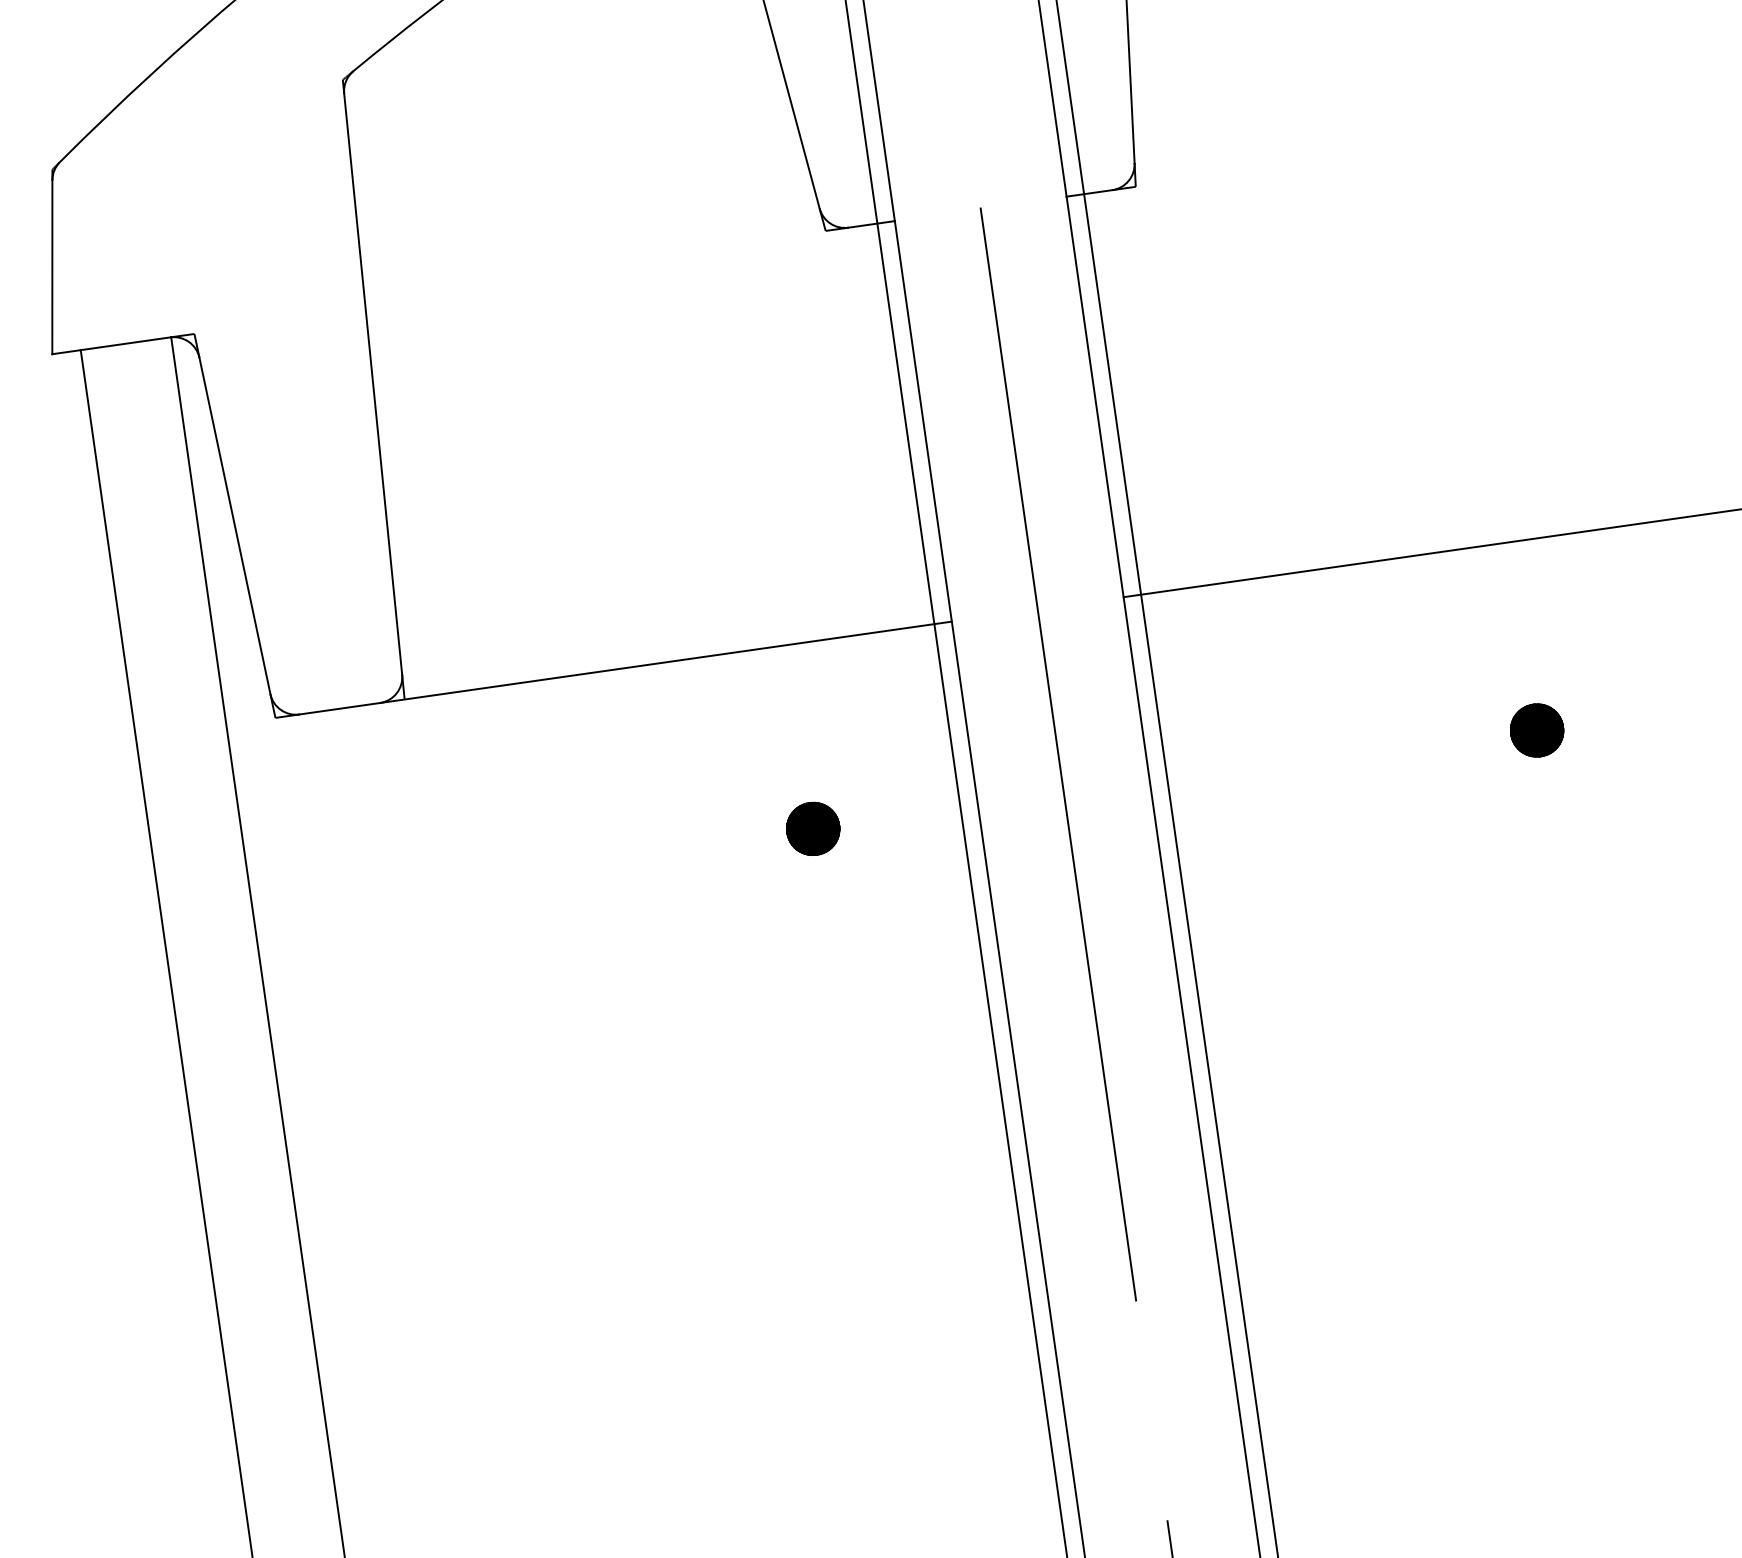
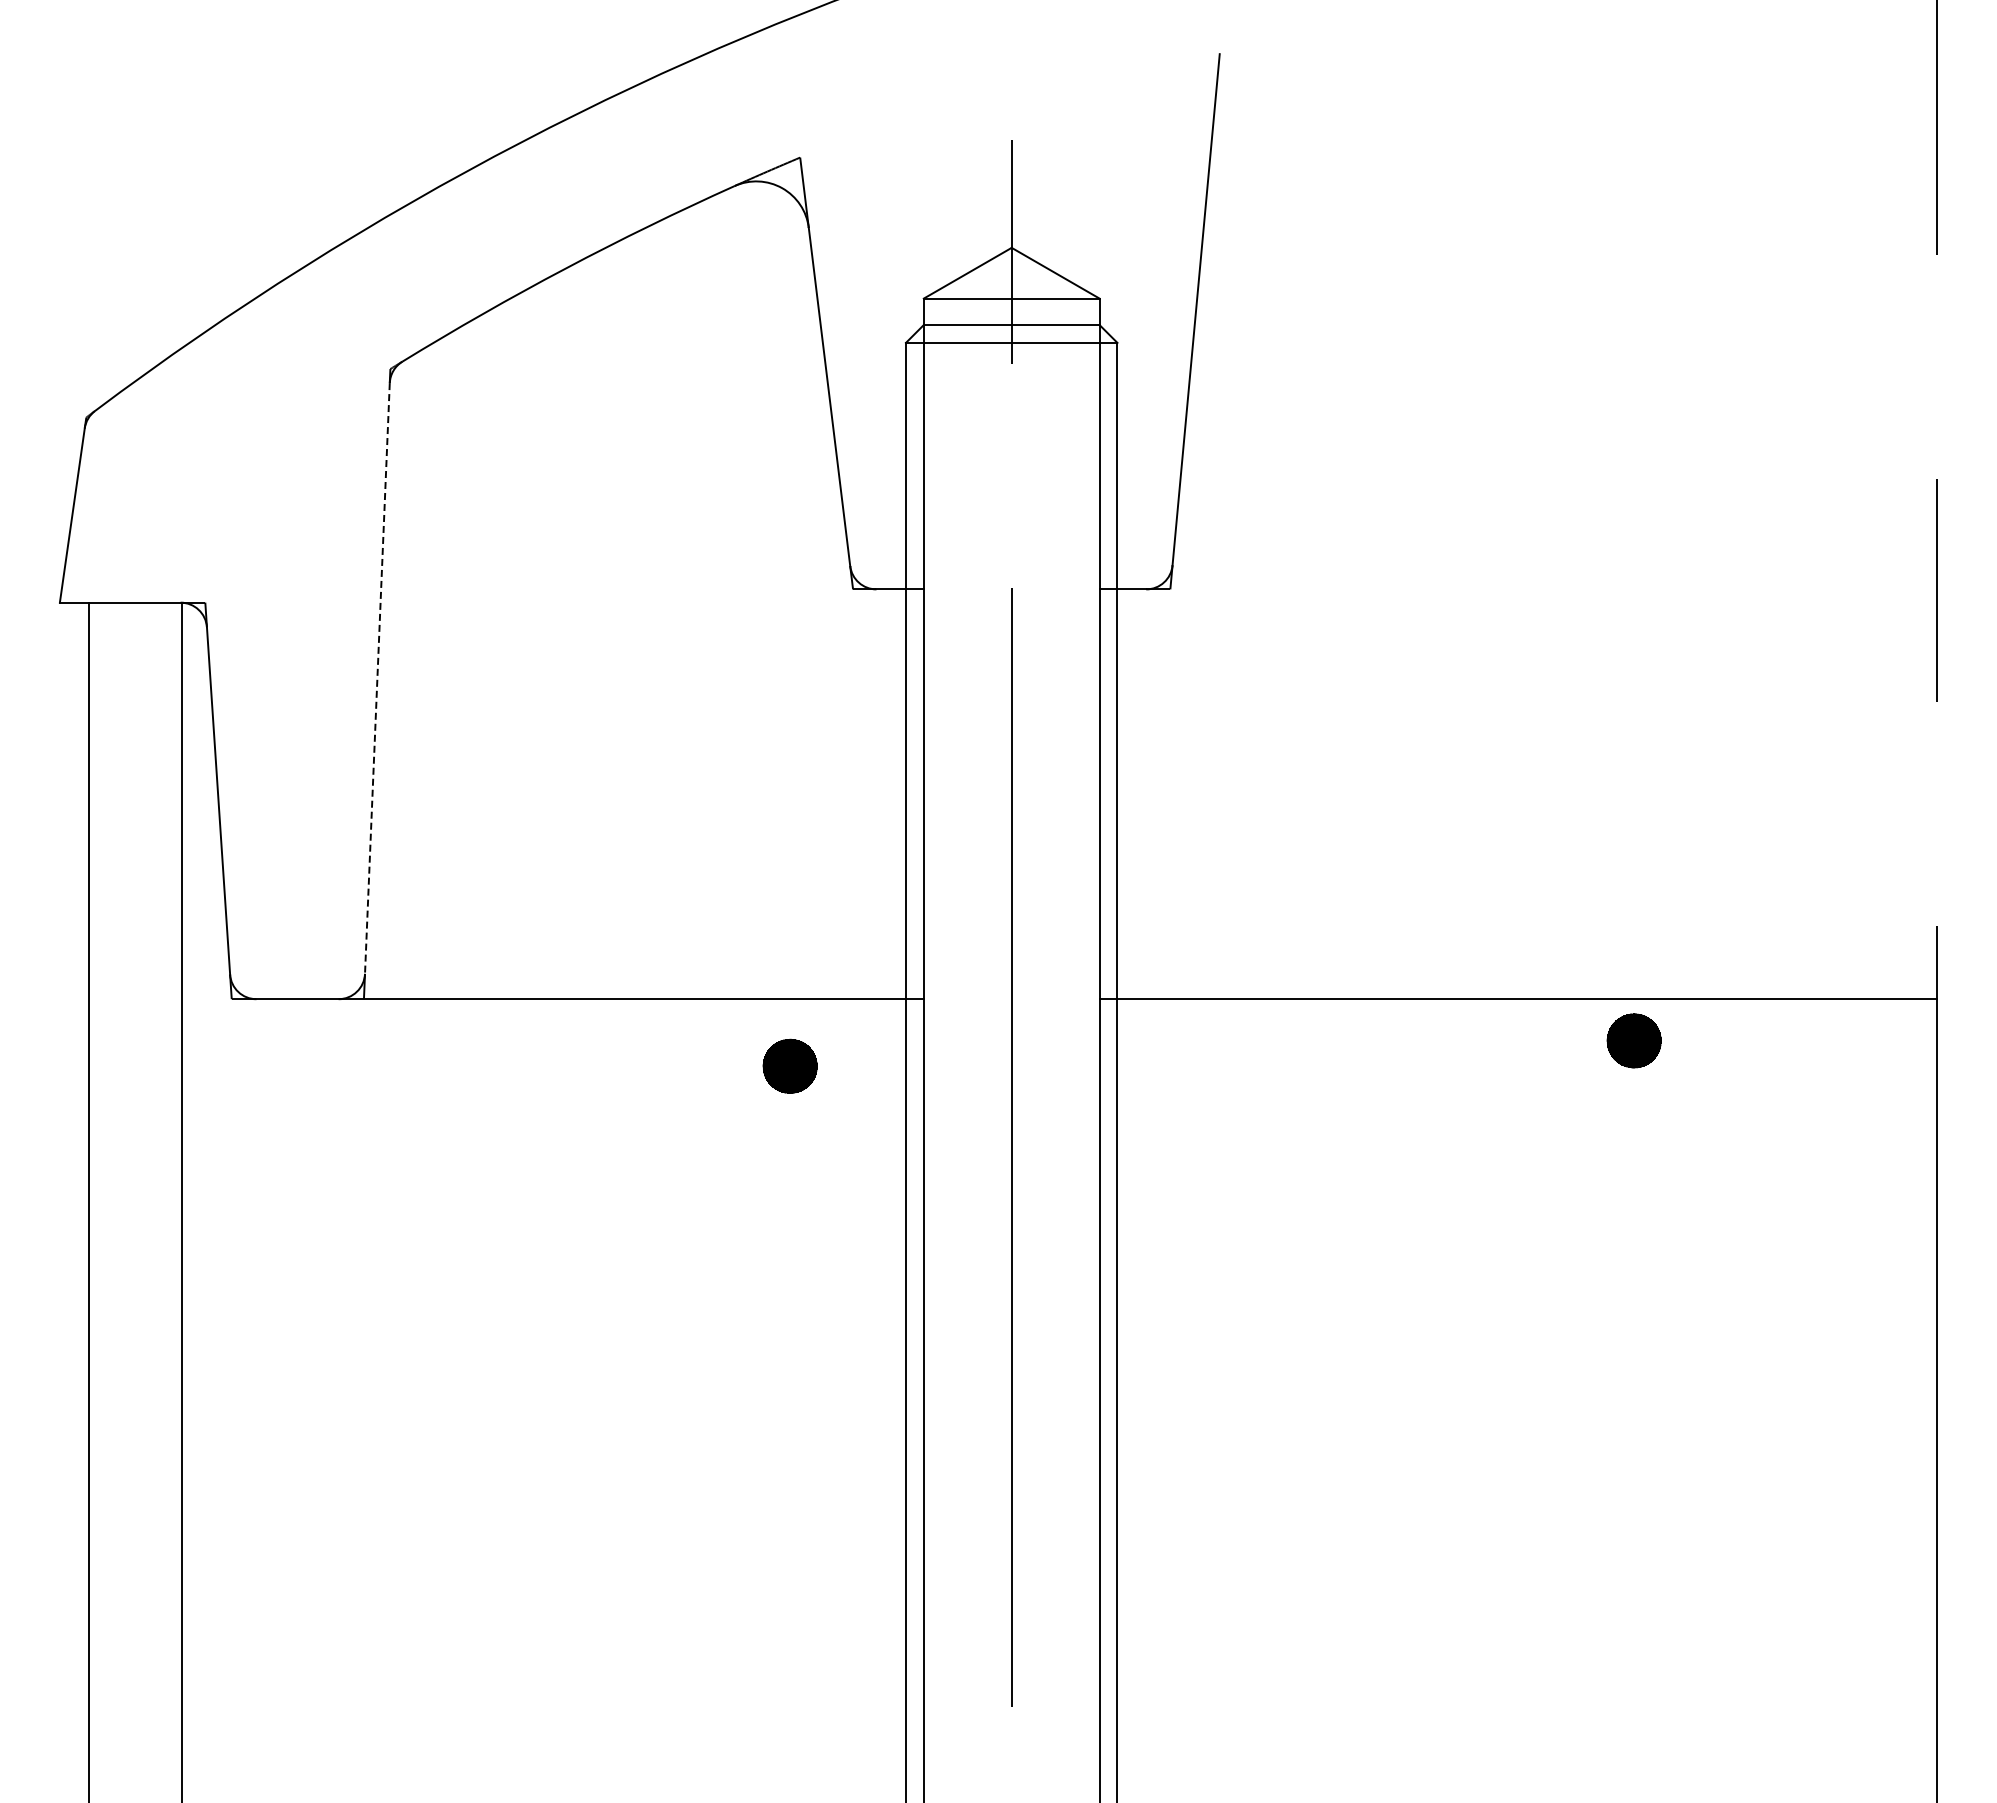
line: (373, 384) -> (377, 678), solid -> dashed
part: (1536, 730) -> (1633, 1040), moved
part: (812, 828) -> (789, 1065), moved

